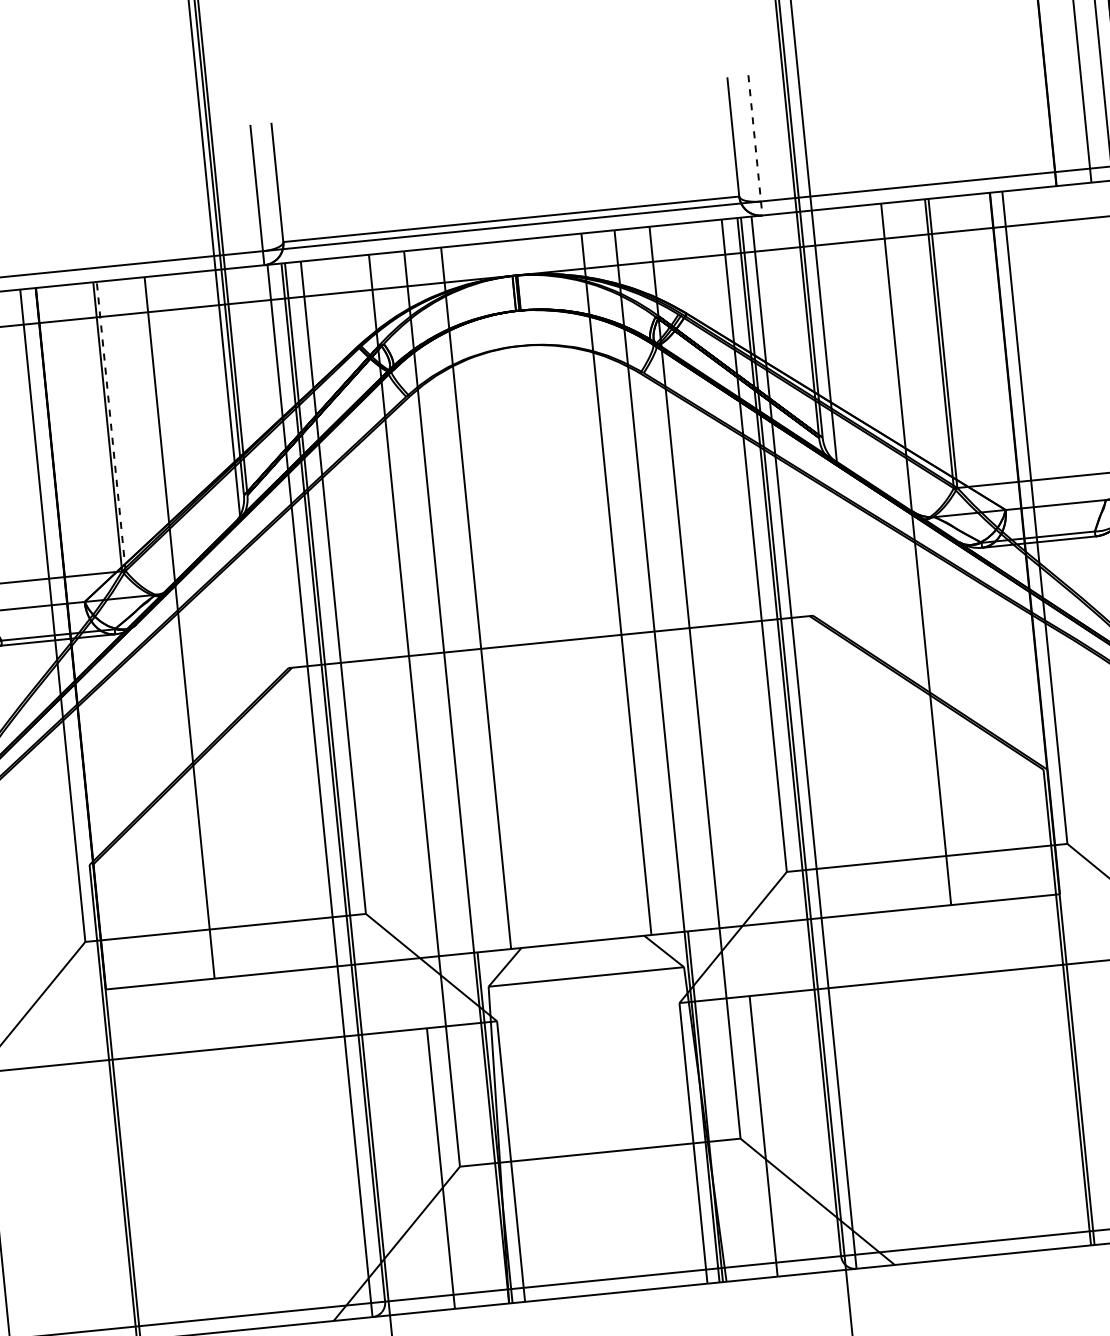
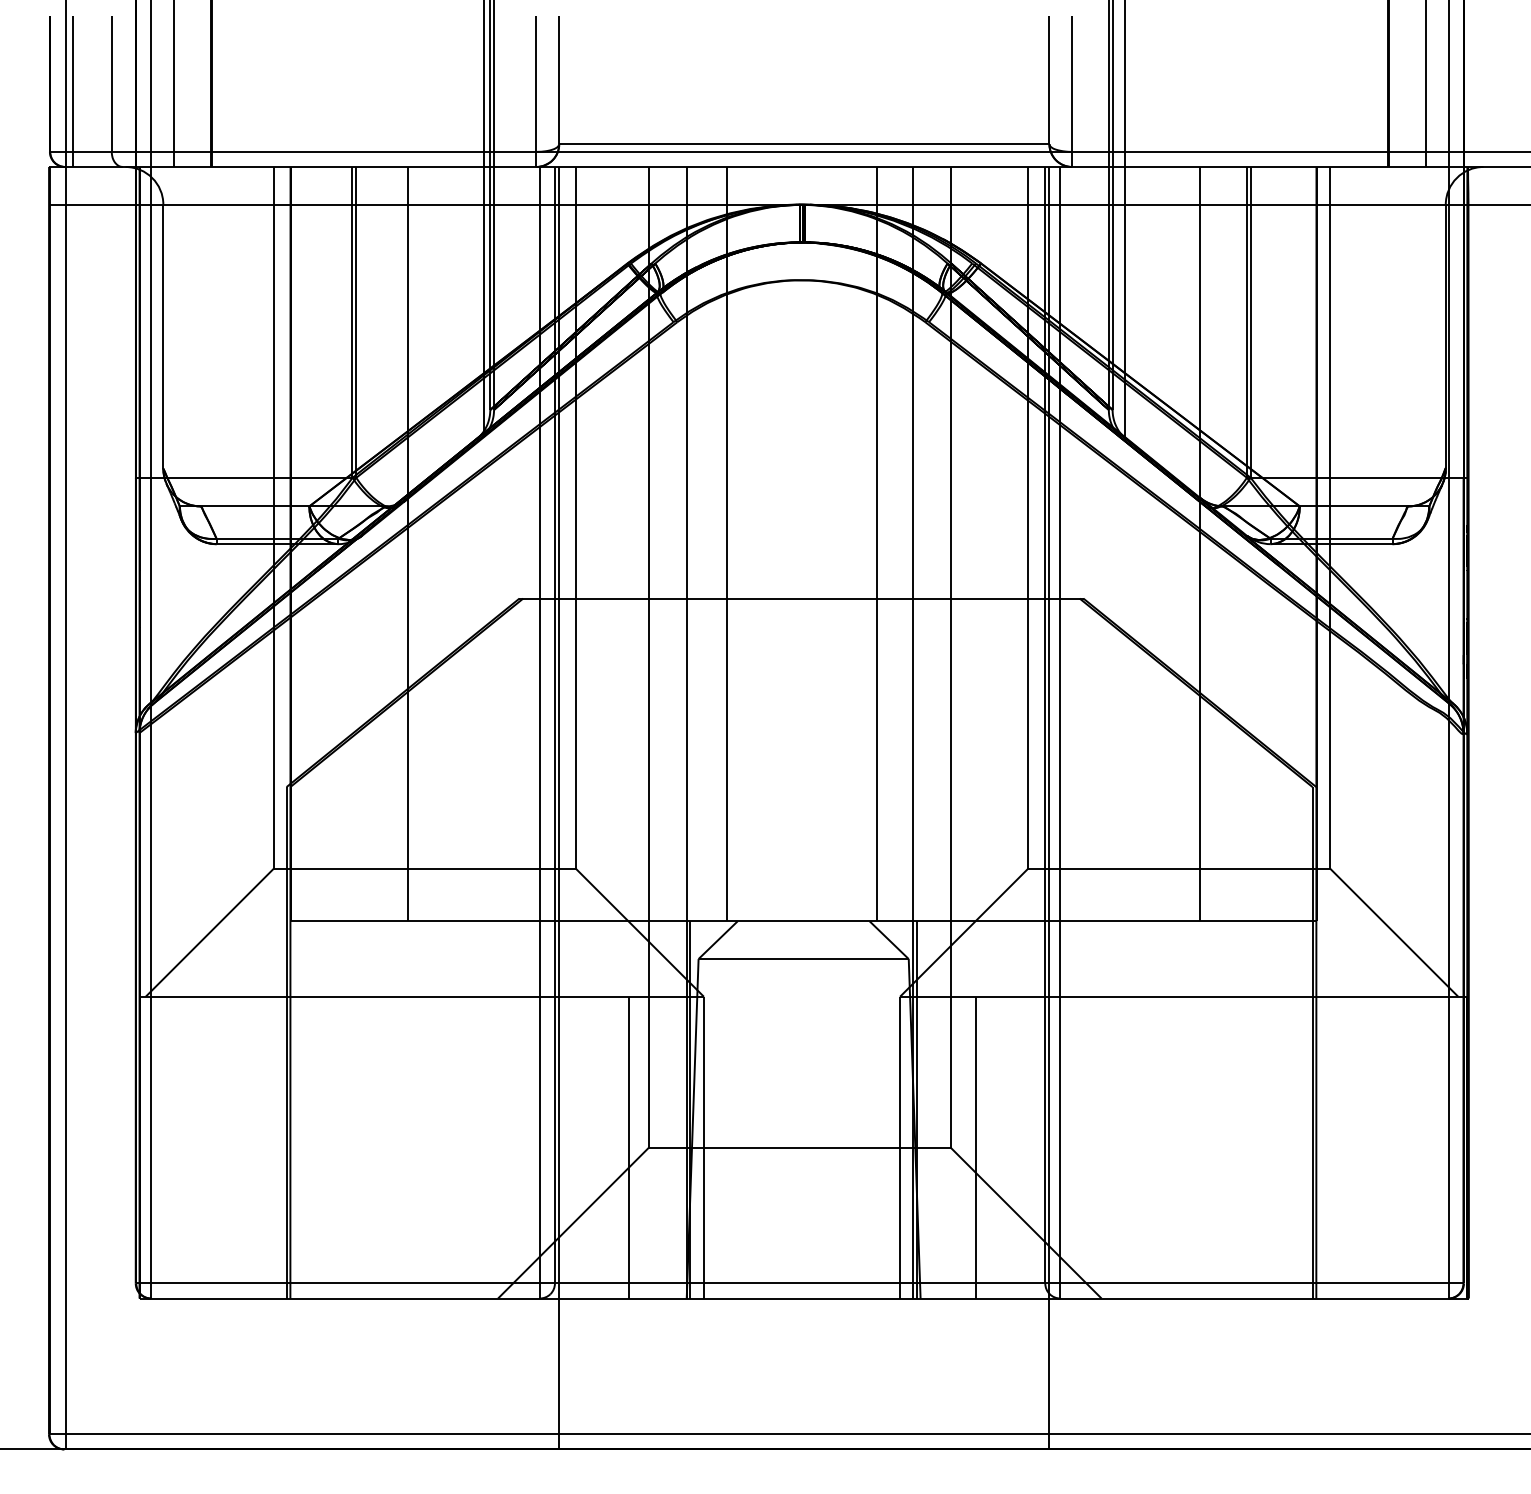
line: (755, 146) -> (1072, 92), dashed -> solid
line: (111, 425) -> (356, 321), dashed -> solid

